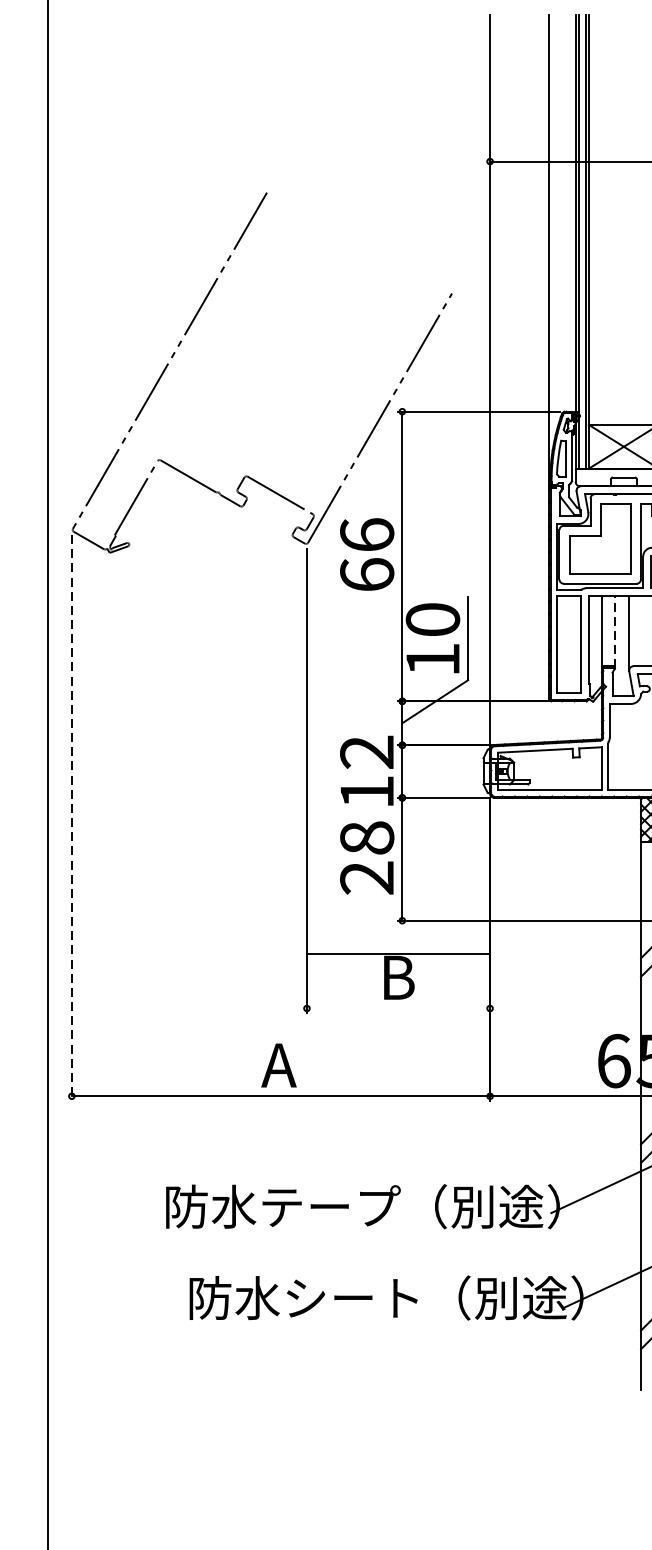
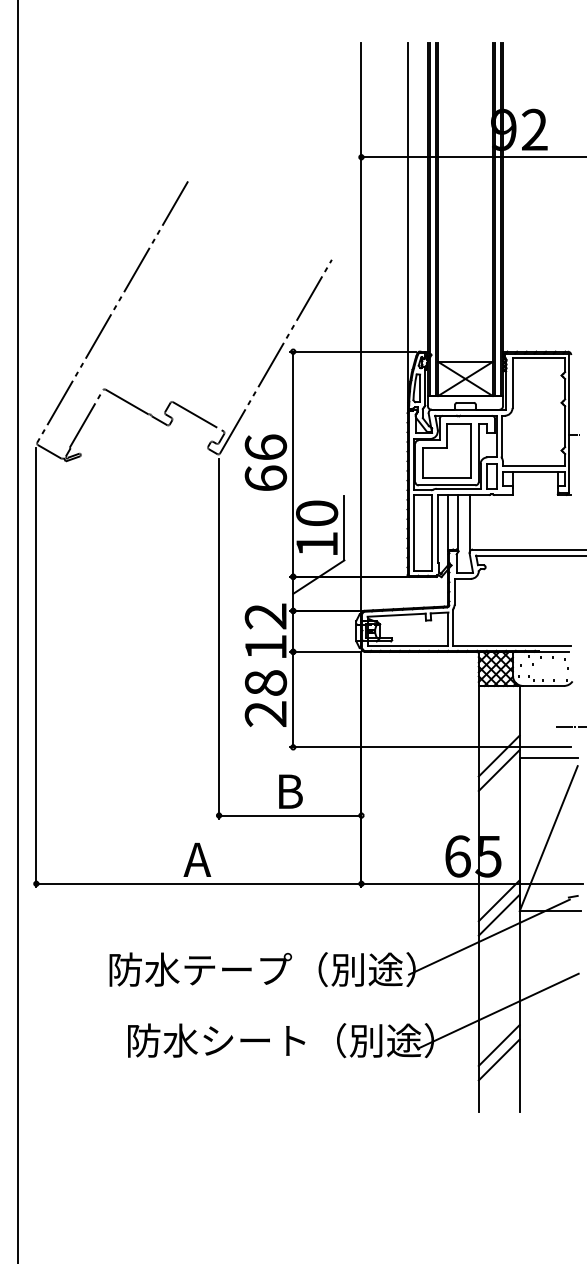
line: (614, 631) -> (458, 522), dashed -> solid
line: (72, 817) -> (36, 667), dashed -> solid
line: (398, 954) -> (290, 815), moved

